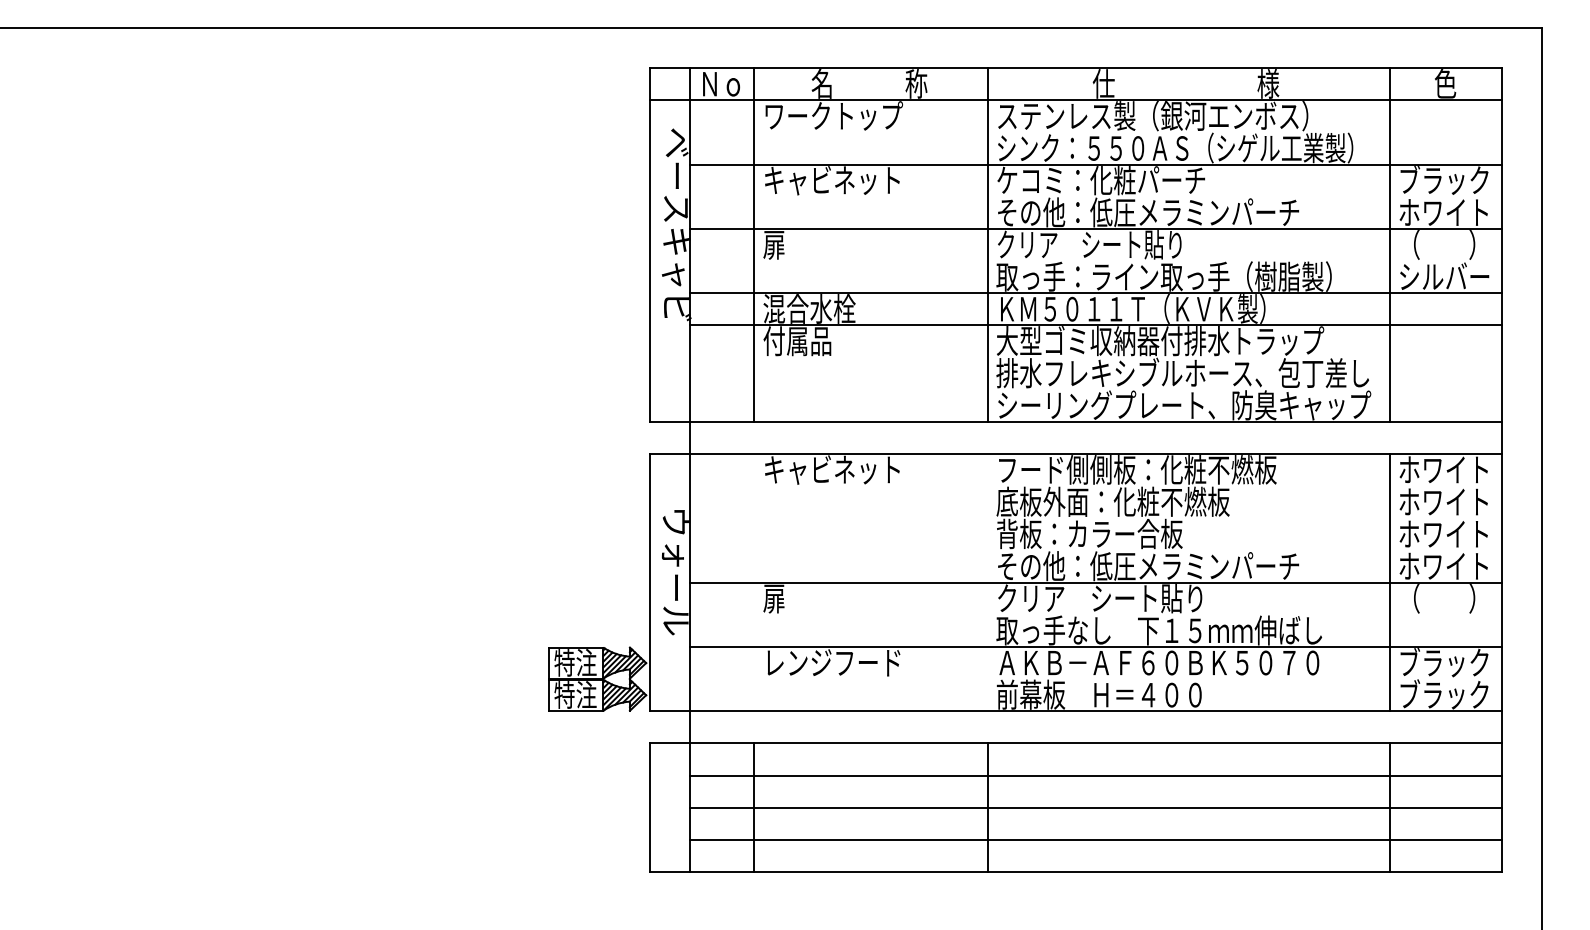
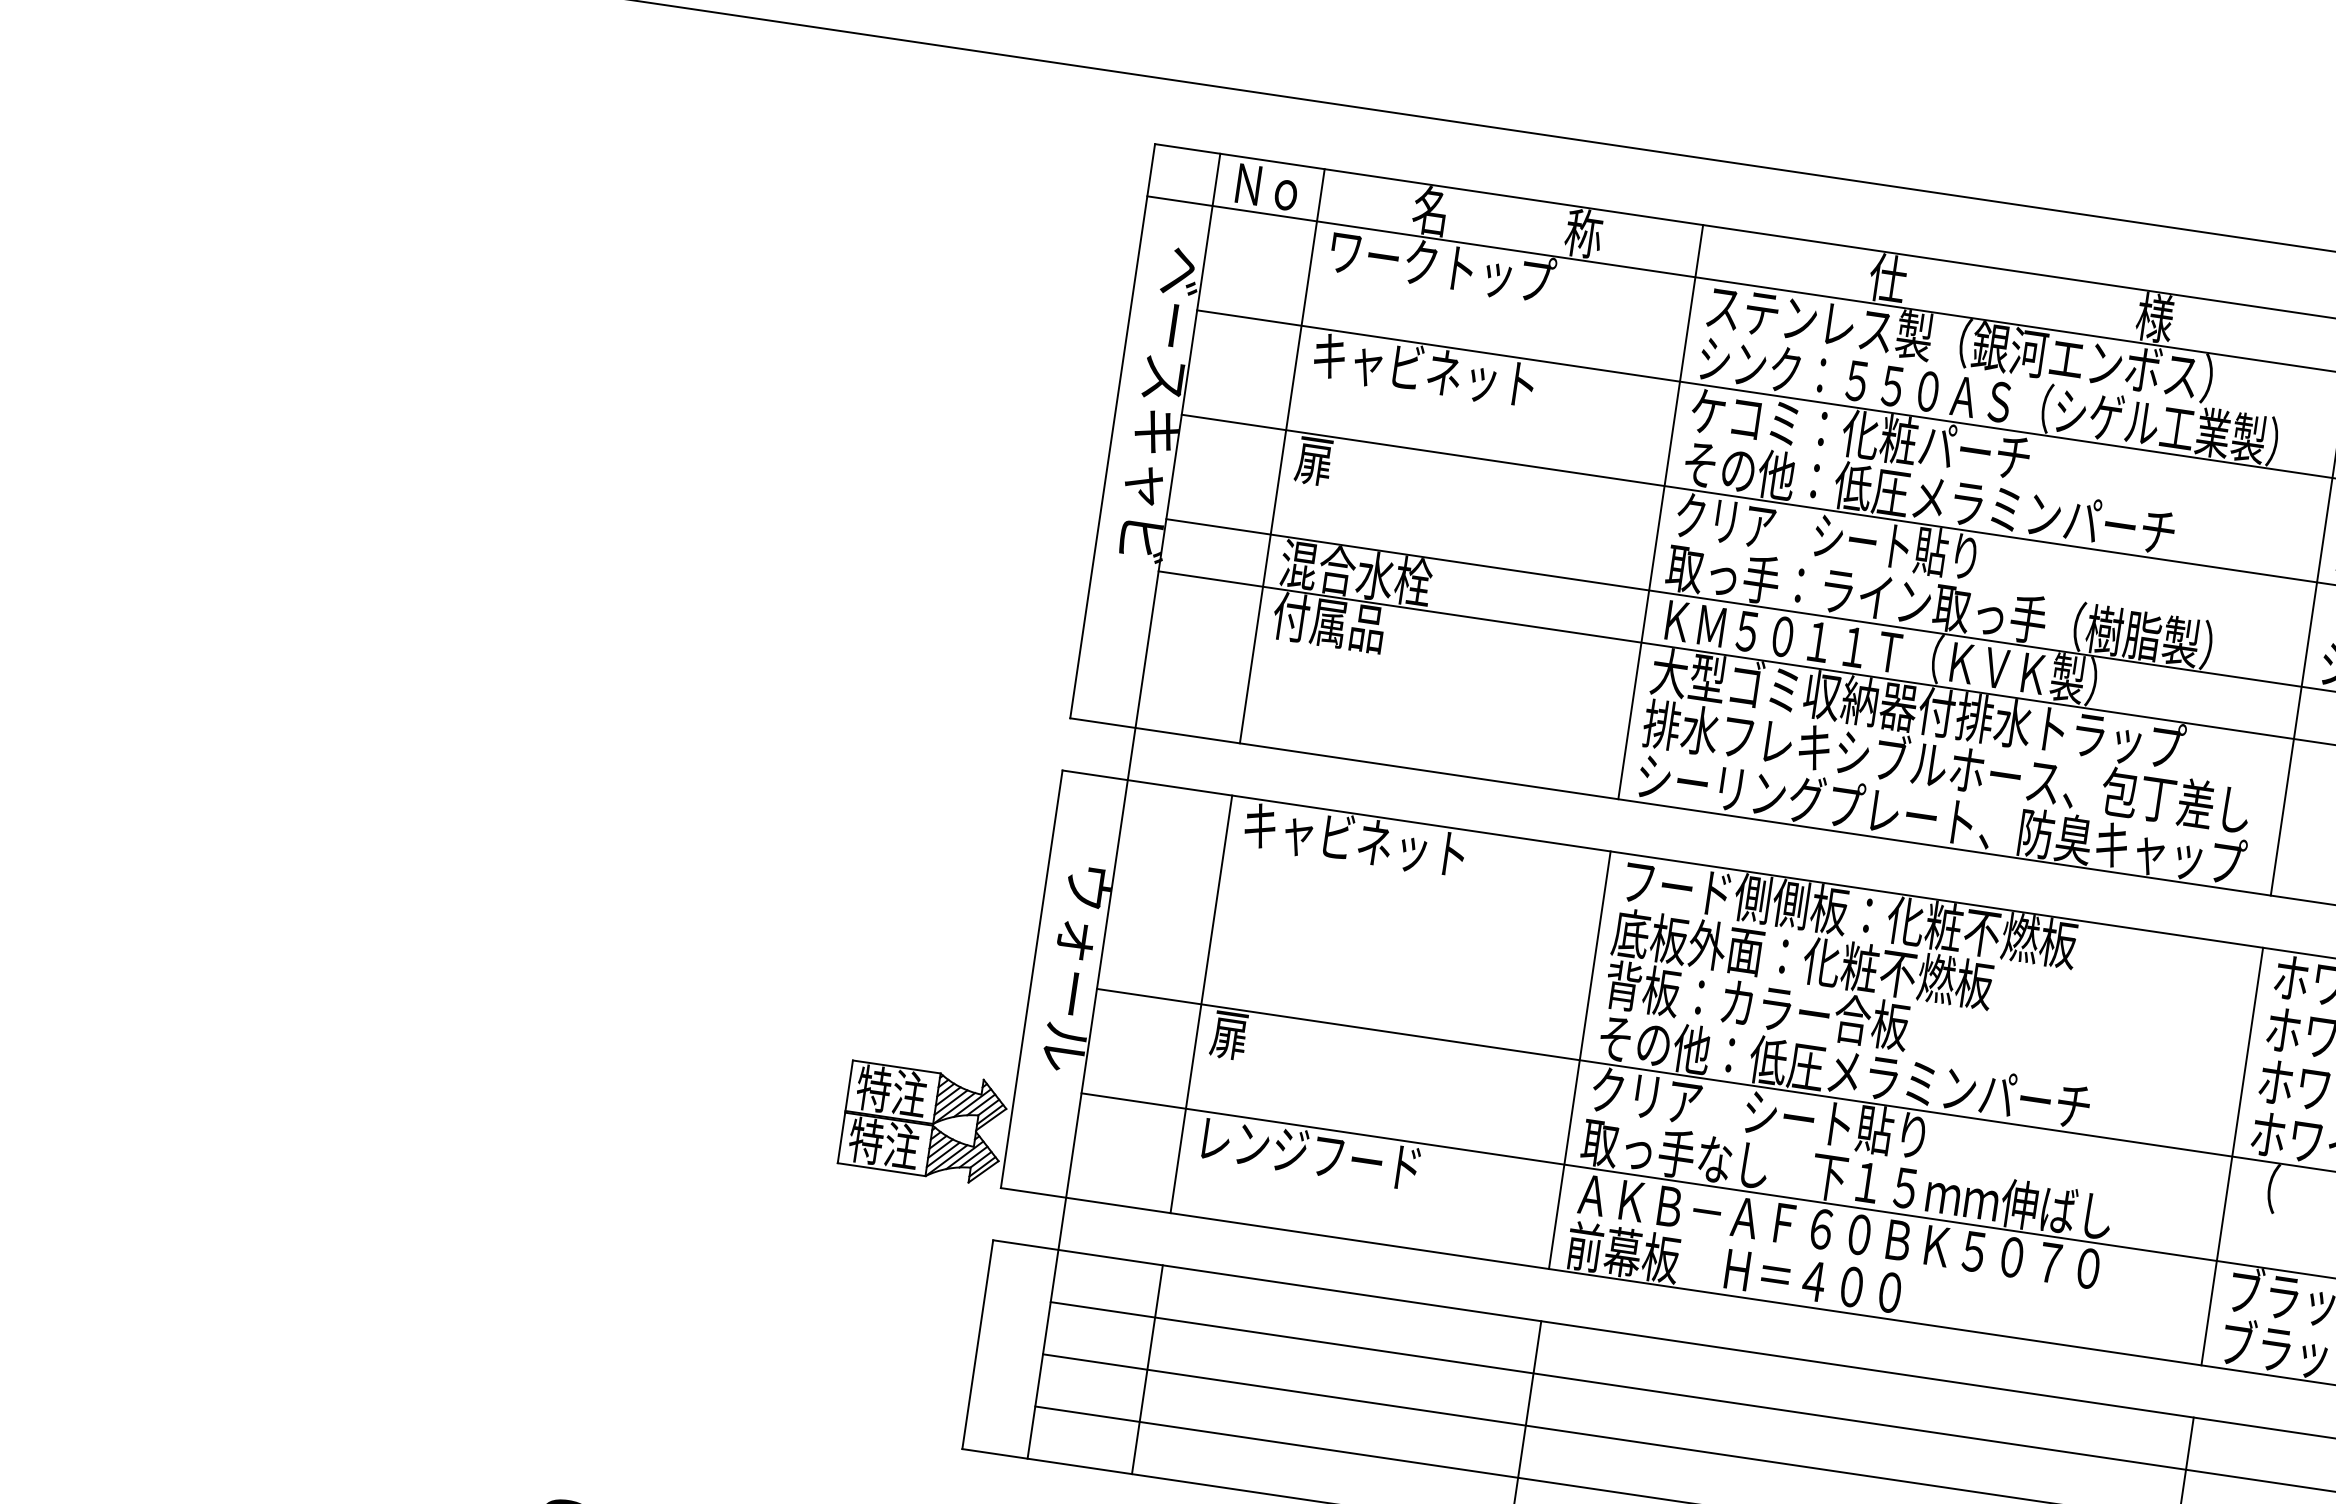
line: (754, 582) -> (1201, 1004), added
line: (987, 582) -> (1579, 1059), added

